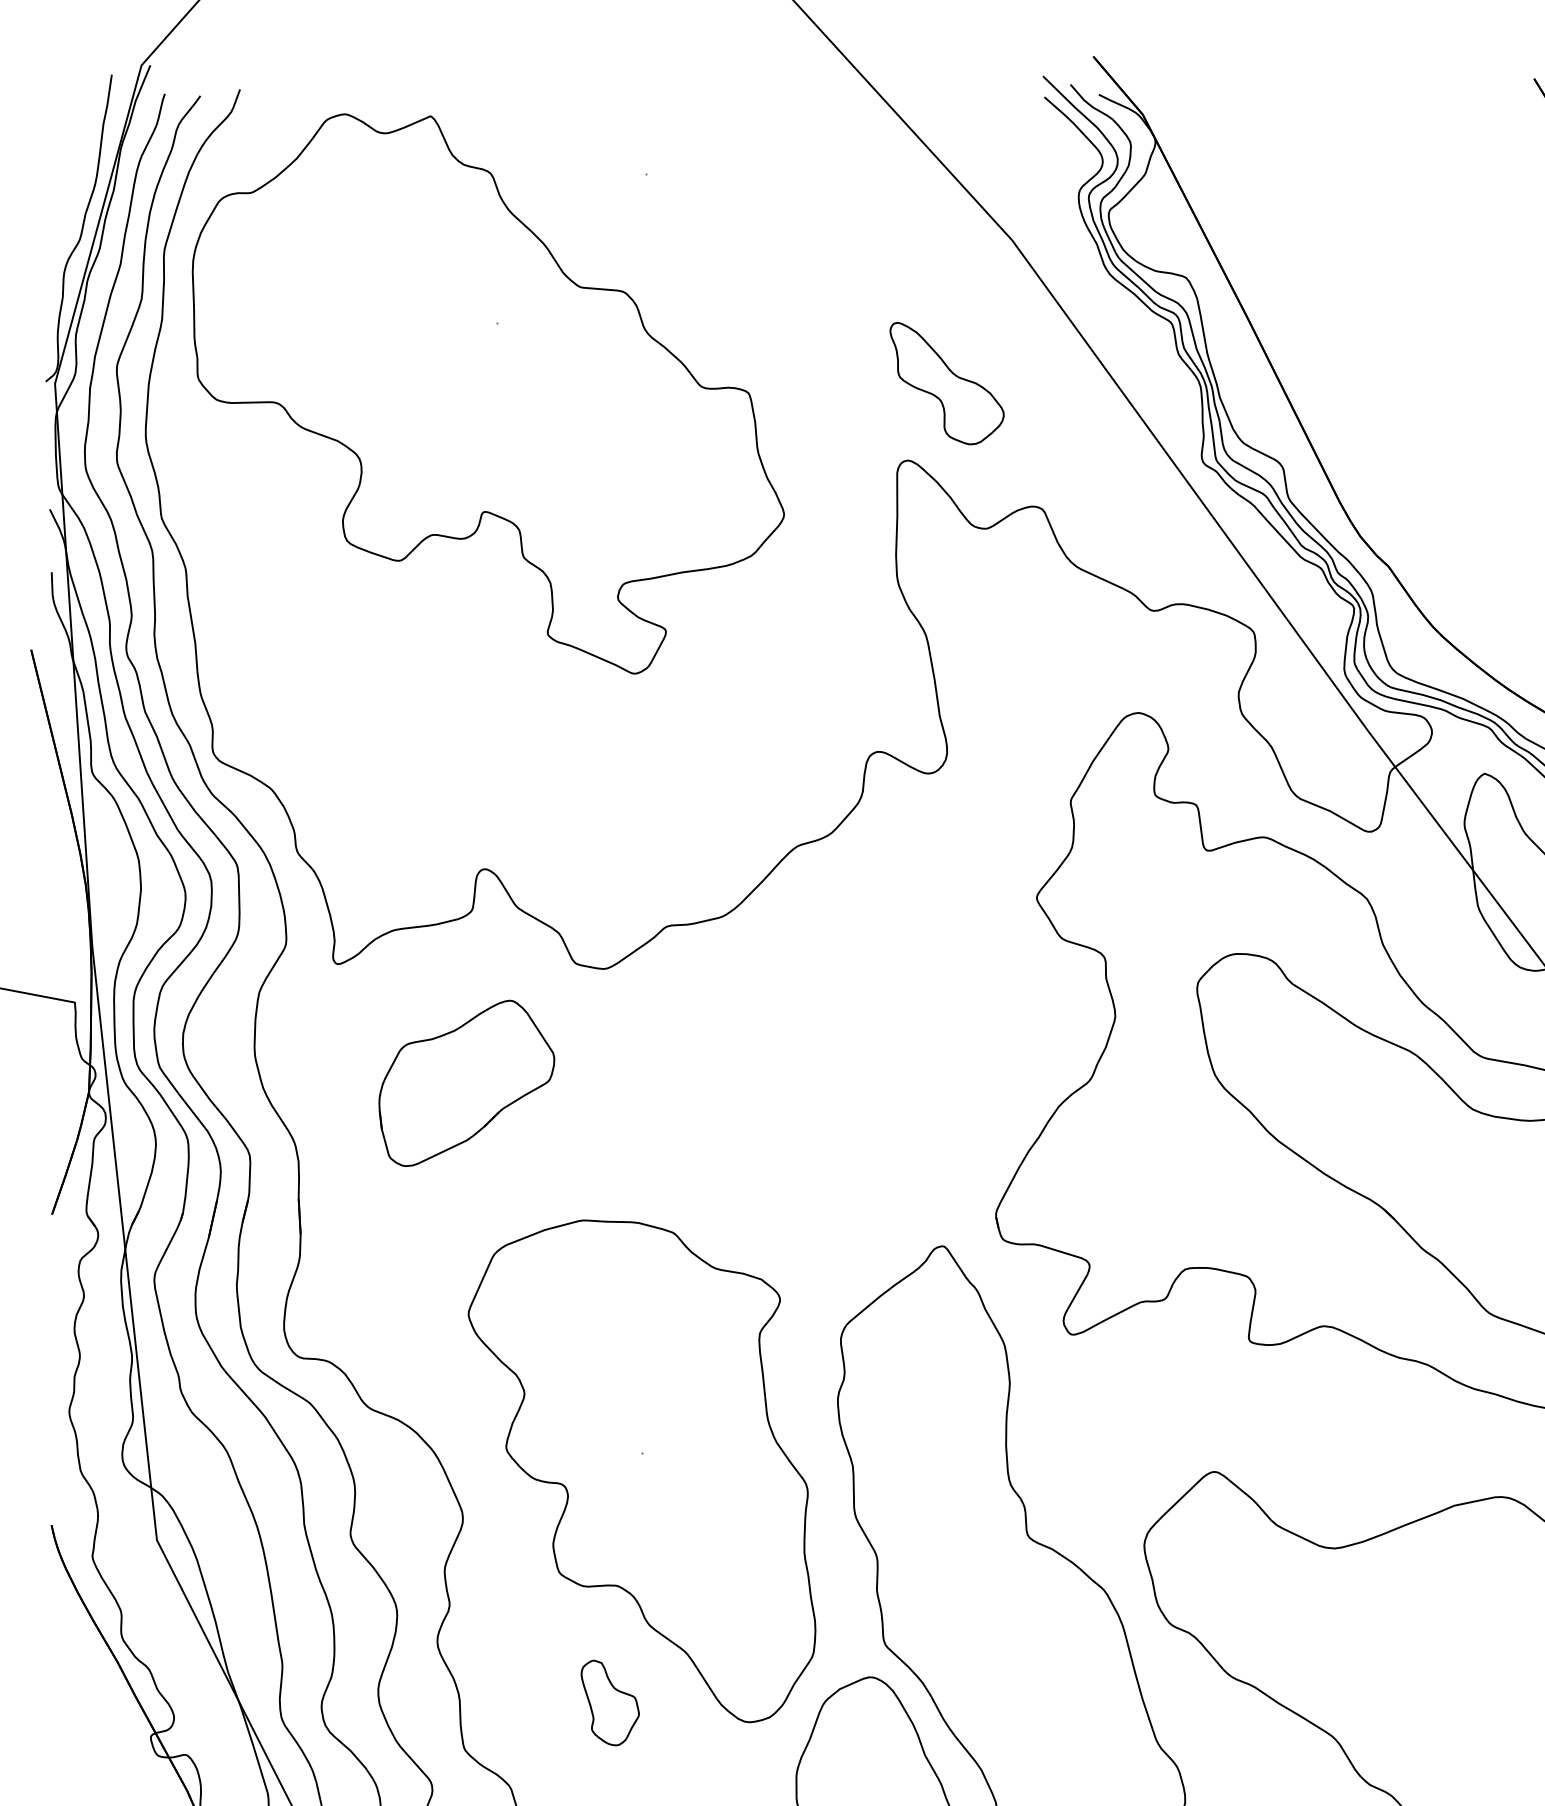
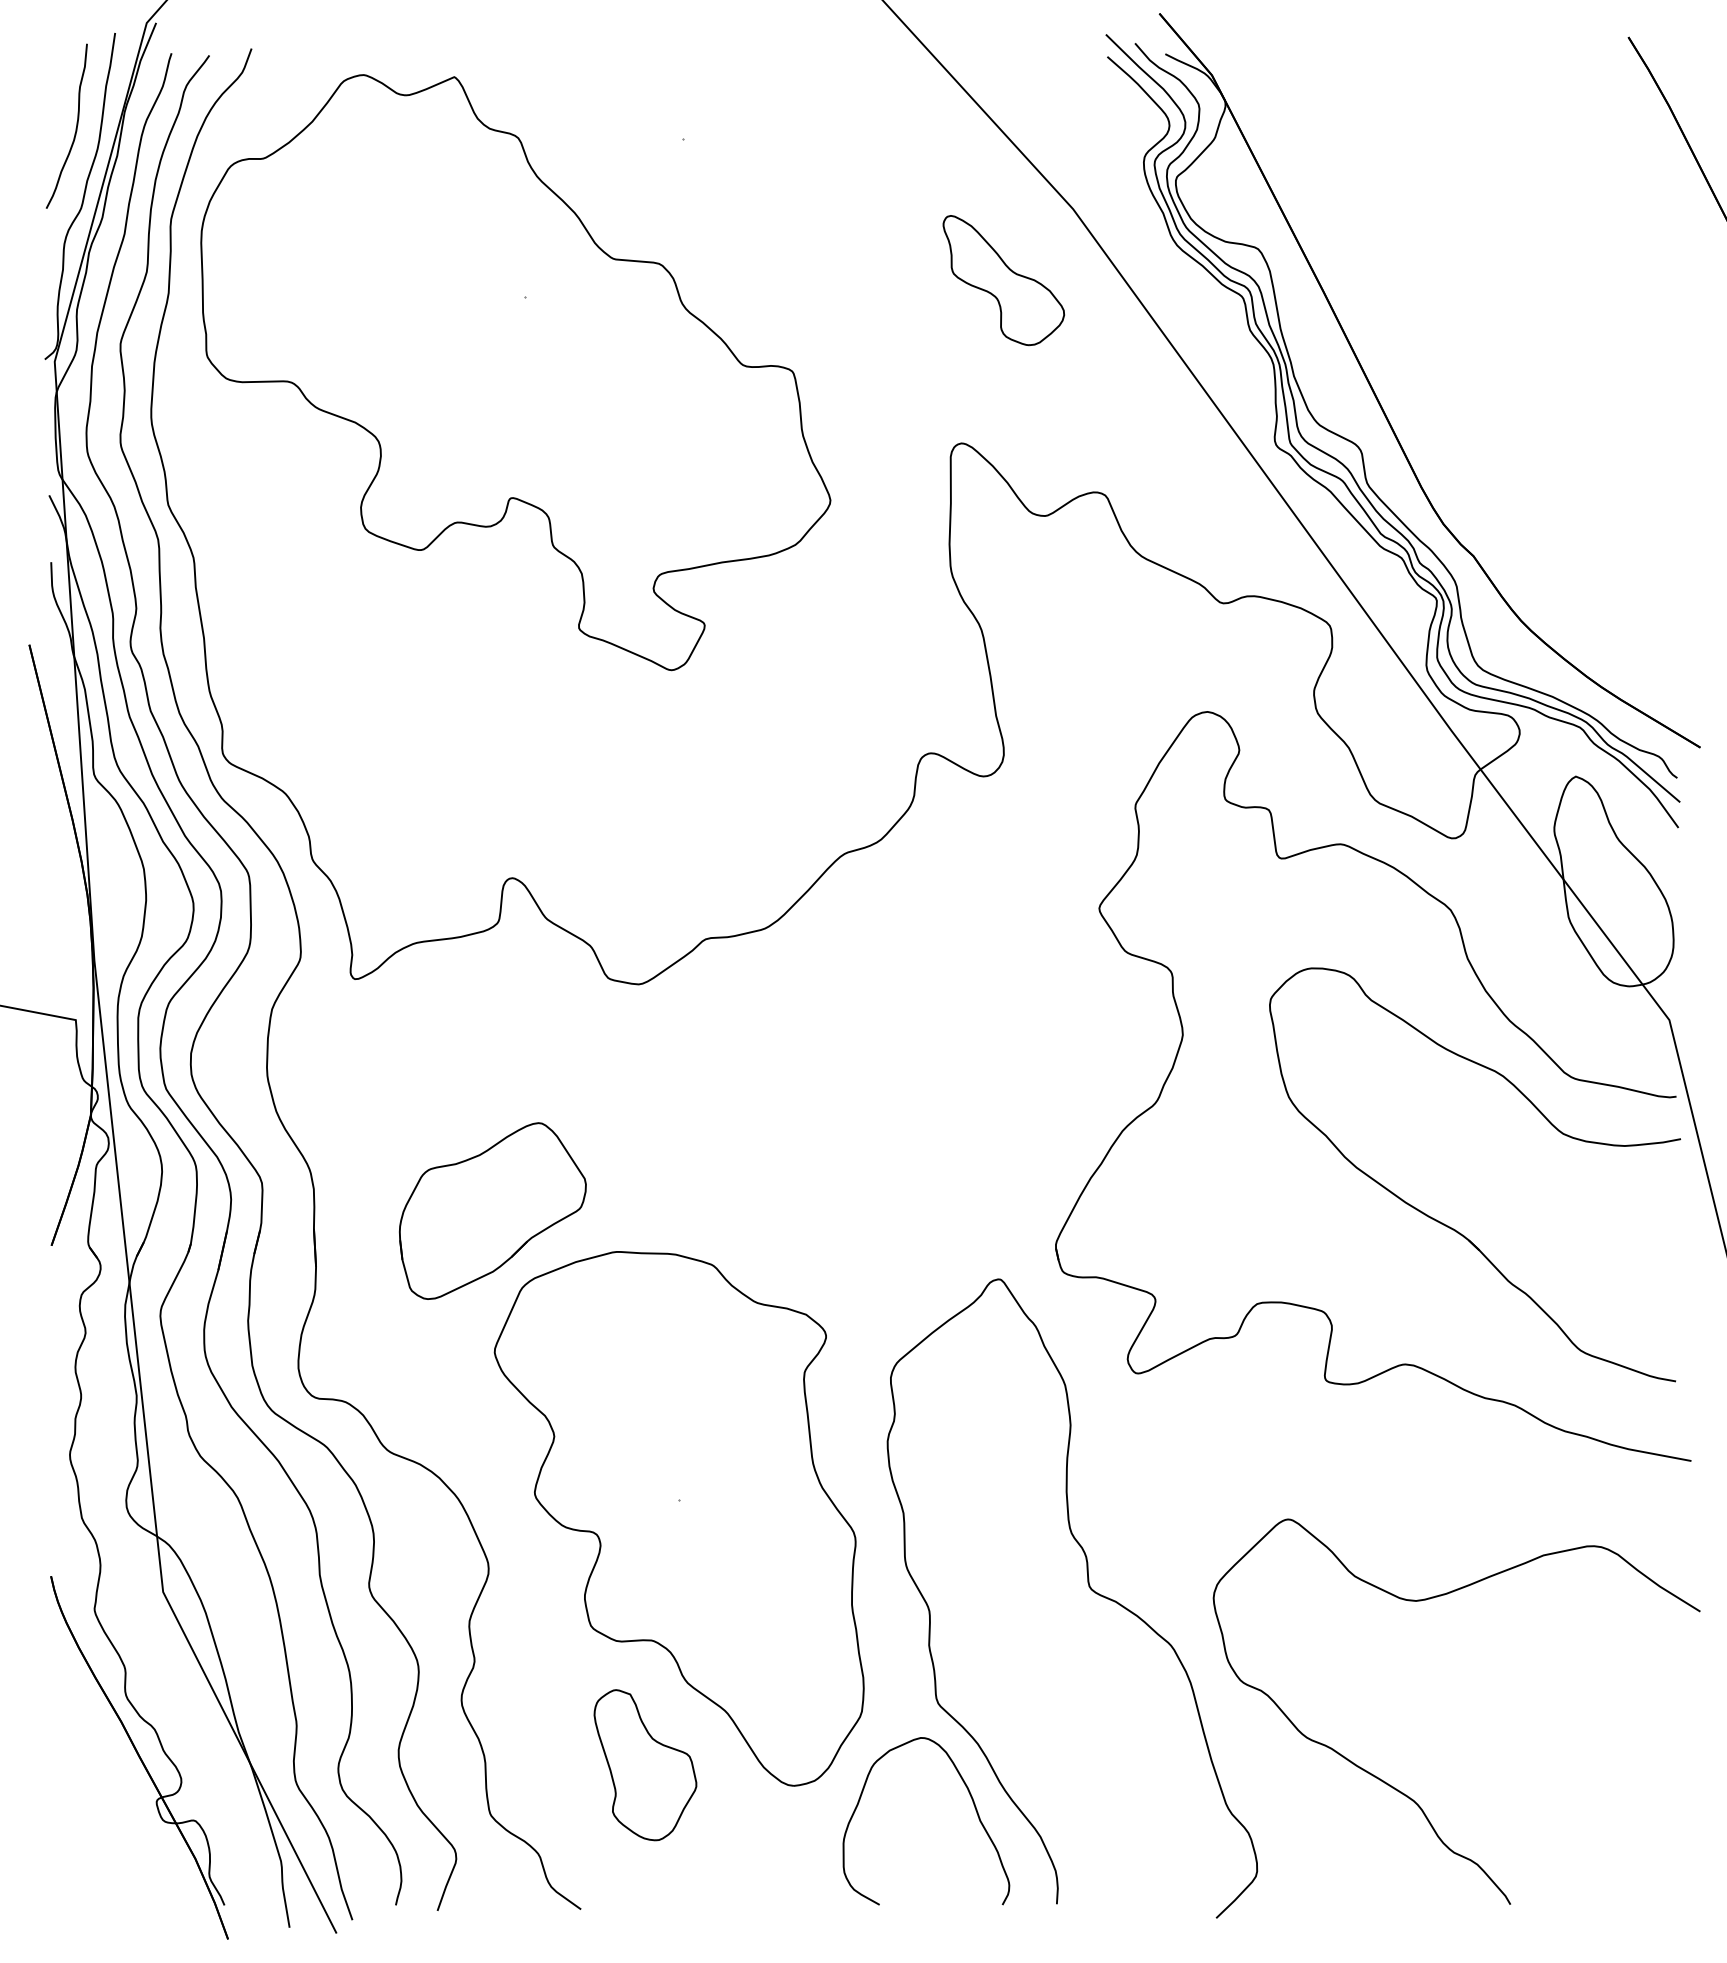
curve: (74, 164) -> (75, 128), added
part: (946, 383) -> (1003, 280), moved
part: (466, 1082) -> (492, 1210), moved
part: (610, 1703) -> (645, 1765), size x1.67

